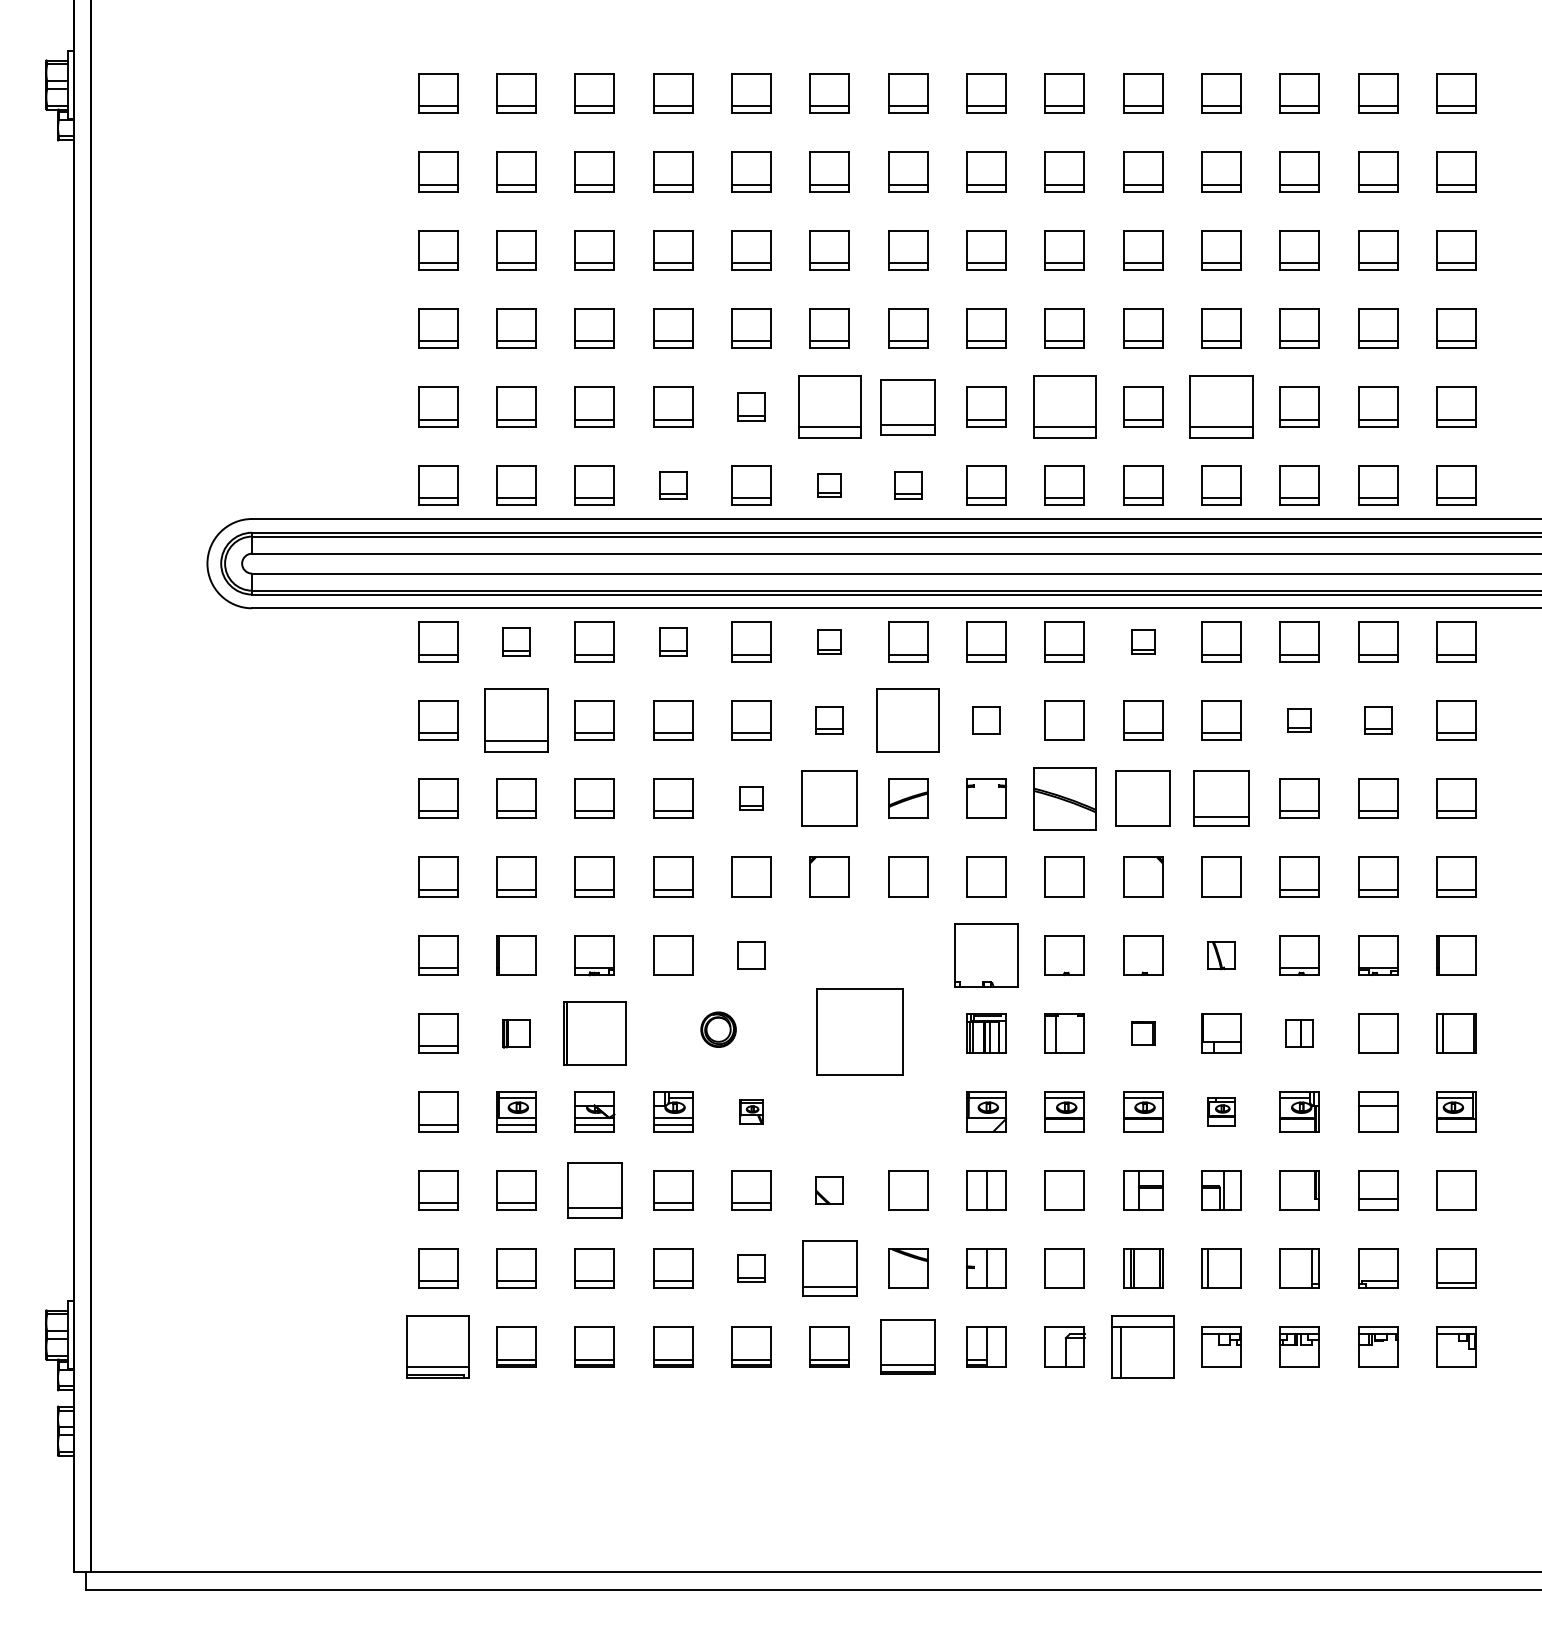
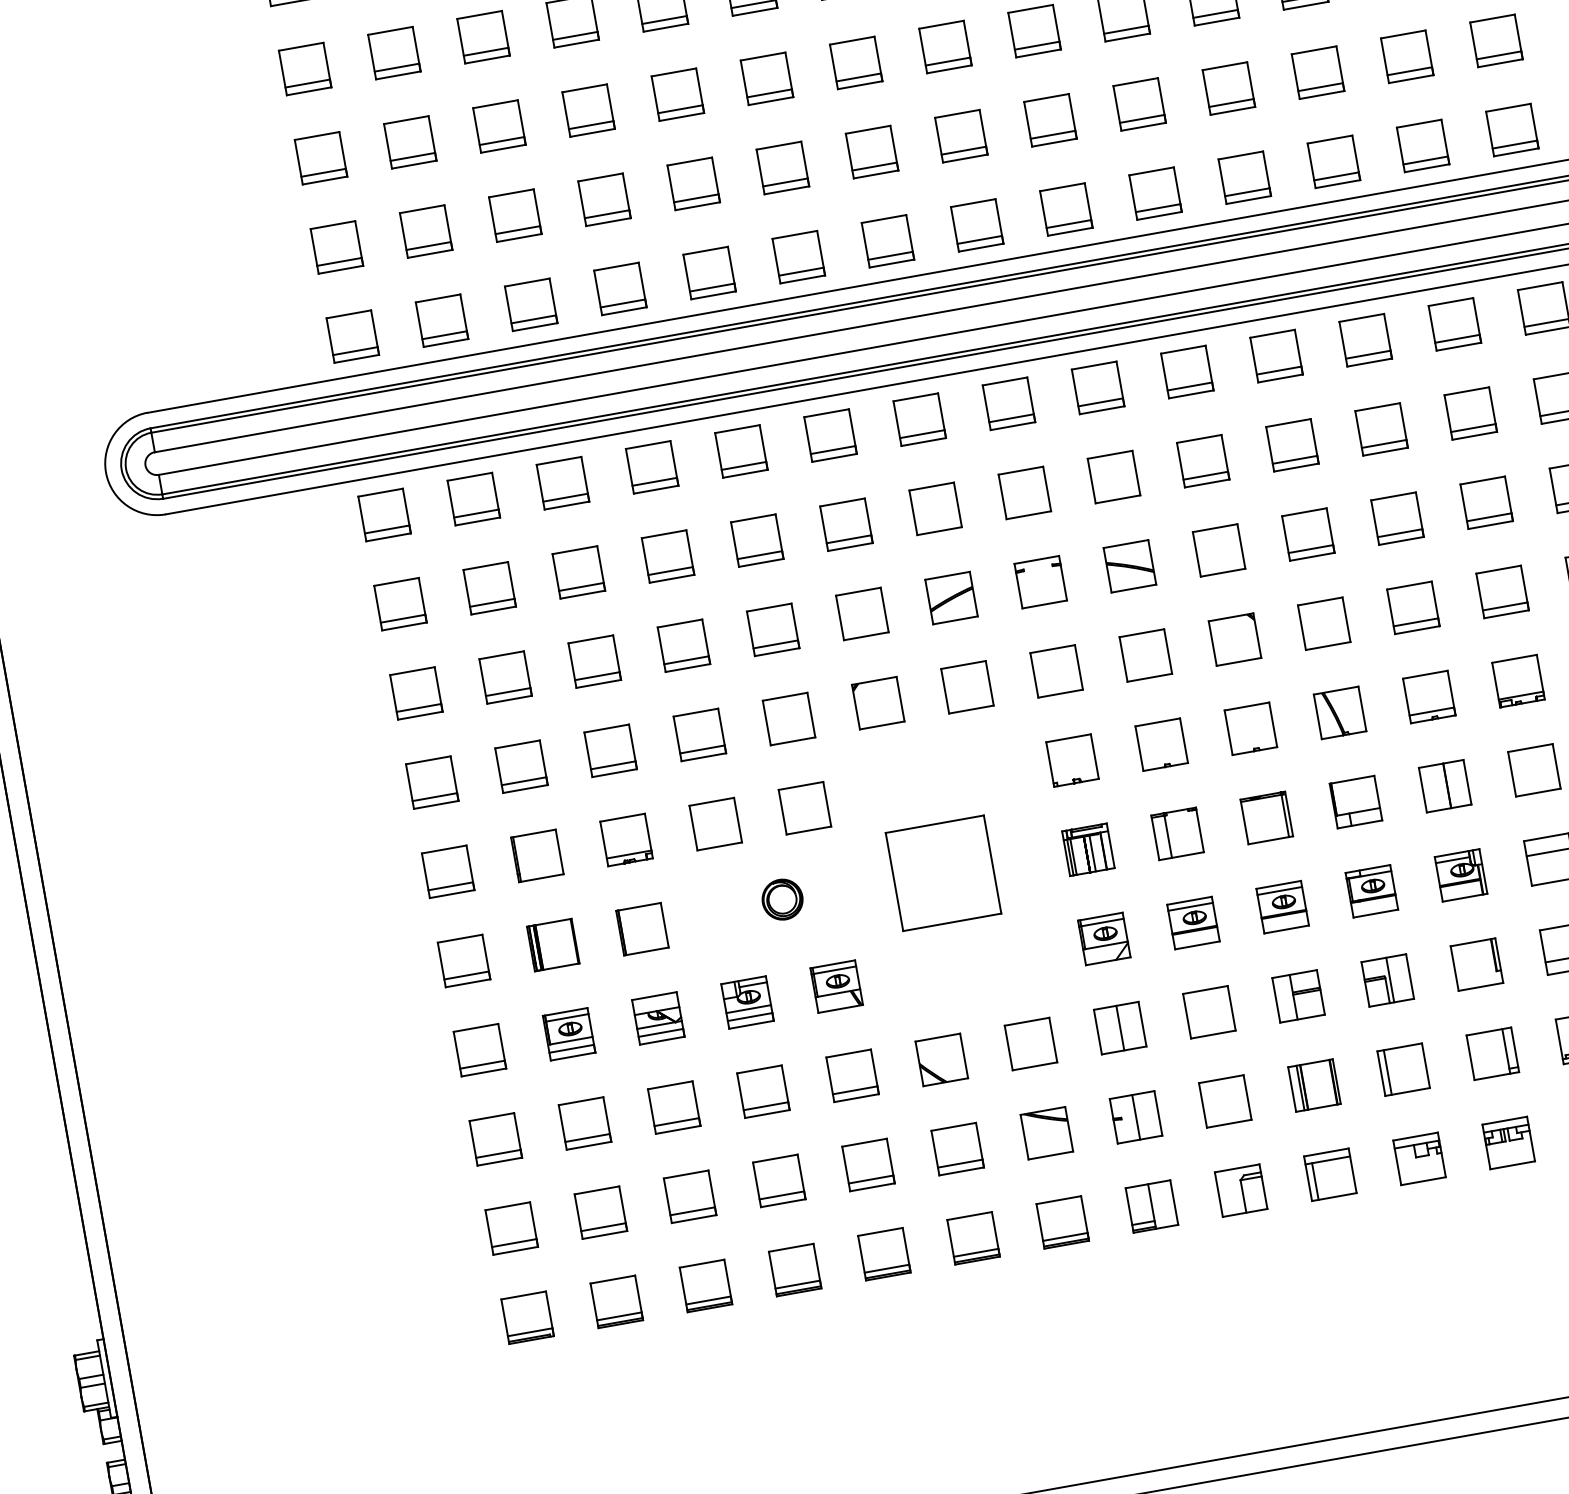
part: (751, 406) -> (693, 183), size x1.43
part: (829, 406) -> (782, 167), size x0.62
part: (908, 406) -> (872, 151), size x0.71
part: (1064, 406) -> (1050, 119), size x0.62
part: (1221, 406) -> (1228, 87), size x0.62
part: (673, 485) -> (620, 289), size x1.43
part: (829, 485) -> (798, 257), size x1.67
part: (908, 485) -> (888, 241), size x1.43
part: (516, 641) -> (473, 498), size x1.43
part: (673, 641) -> (652, 466), size x1.43
part: (829, 641) -> (830, 435), size x1.67
part: (1143, 641) -> (1187, 371), size x1.67
part: (516, 720) -> (489, 588), size x0.62
part: (829, 720) -> (846, 525), size x1.43
part: (908, 720) -> (936, 508), size x0.62
part: (986, 720) -> (1024, 493), size x1.43
part: (1299, 720) -> (1381, 429), size x1.67
part: (1378, 720) -> (1471, 413), size x1.43
part: (751, 798) -> (773, 629), size x1.67
part: (829, 798) -> (861, 613), size x0.71
part: (1064, 798) -> (1129, 566), size x0.62
part: (1143, 798) -> (1219, 550), size x0.71
part: (1221, 798) -> (1308, 534), size x0.71
part: (751, 955) -> (804, 808), size x1.43
part: (986, 955) -> (1072, 760), size x0.62
part: (1221, 955) -> (1340, 713), size x1.43
part: (516, 1033) -> (553, 944), size x1.43
part: (594, 1033) -> (642, 929), size x0.62
part: (1143, 1033) -> (1267, 817), size x1.67
part: (1299, 1033) -> (1444, 786), size x1.43
part: (751, 1111) -> (836, 986), size x1.67
part: (1221, 1111) -> (1371, 890), size x1.43
part: (594, 1190) -> (673, 1107), size x0.71
part: (829, 1190) -> (941, 1060), size x1.43
part: (751, 1268) -> (868, 1164), size x1.43
part: (829, 1268) -> (957, 1149), size x0.71
part: (438, 1346) -> (527, 1317), size x0.62
part: (908, 1346) -> (1063, 1221), size x0.71
part: (1143, 1346) -> (1330, 1174), size x0.62

